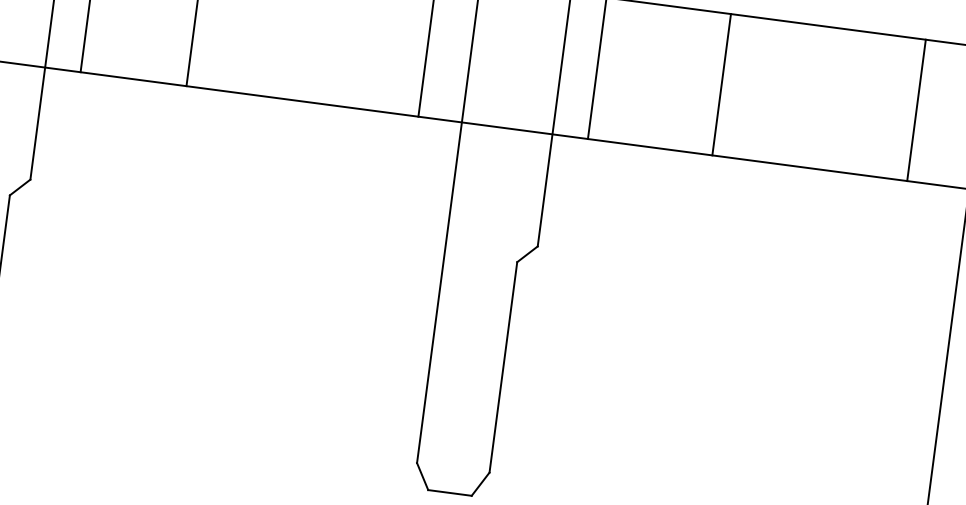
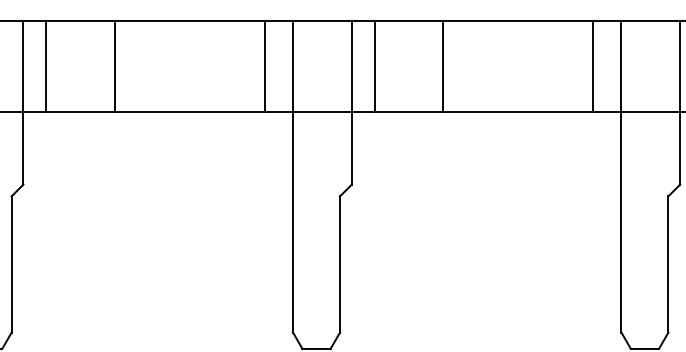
line: (722, 84) -> (443, 66), moved
line: (916, 110) -> (593, 66), moved

